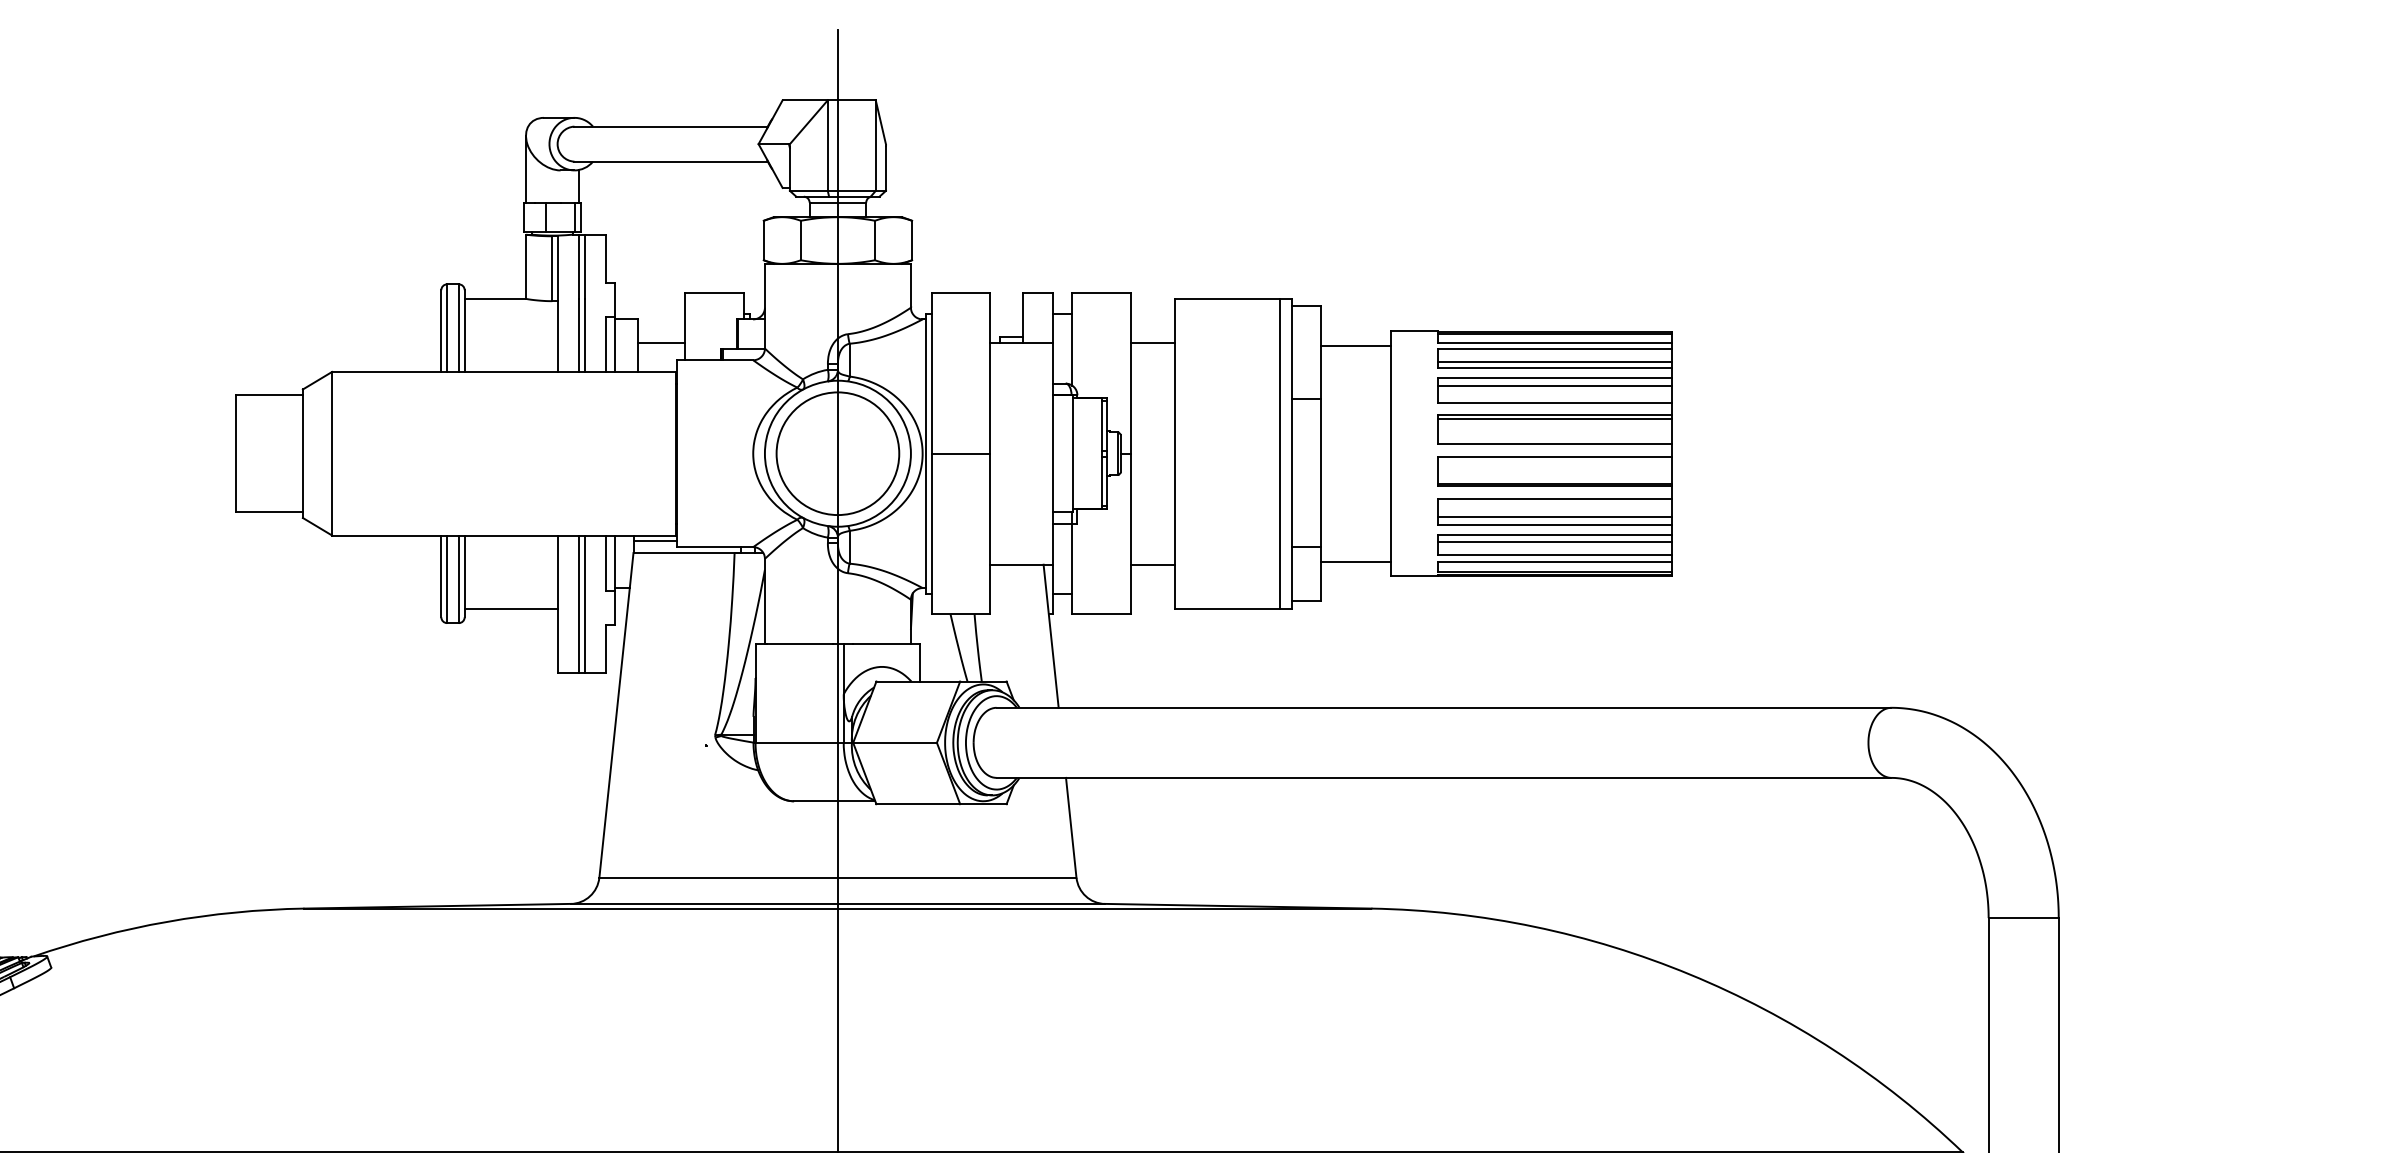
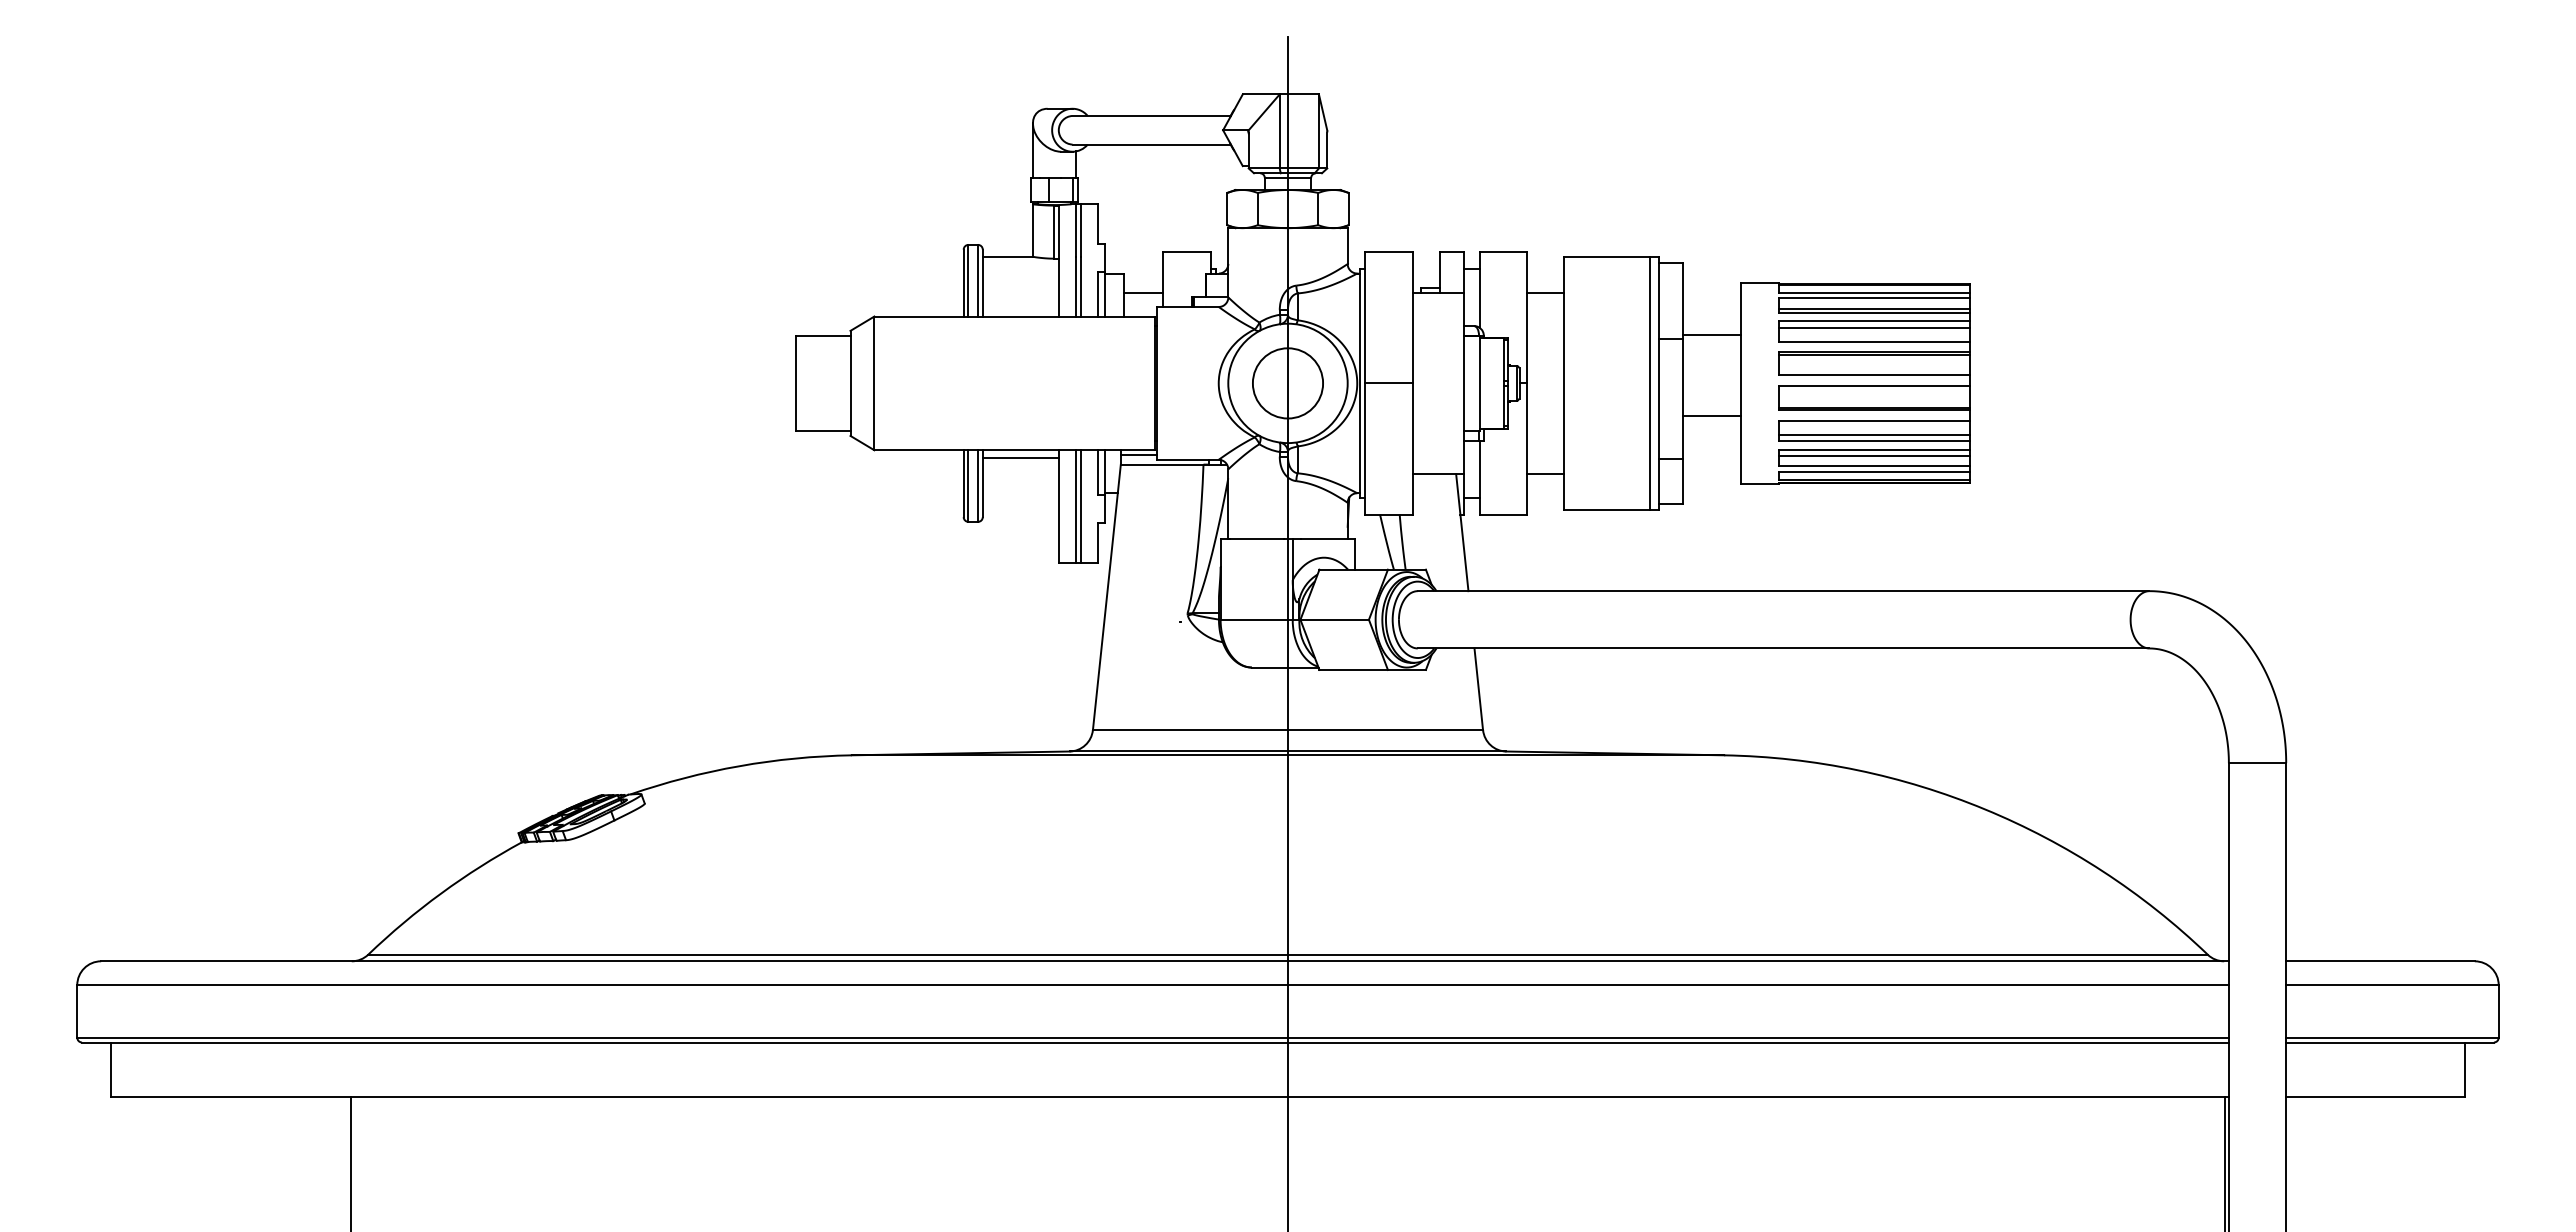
line: (1355, 346) -> (1711, 335), moved
circle: (837, 453) -> (1287, 383), size x0.7
line: (1355, 561) -> (1711, 415), moved
line: (510, 607) -> (1020, 457), moved

